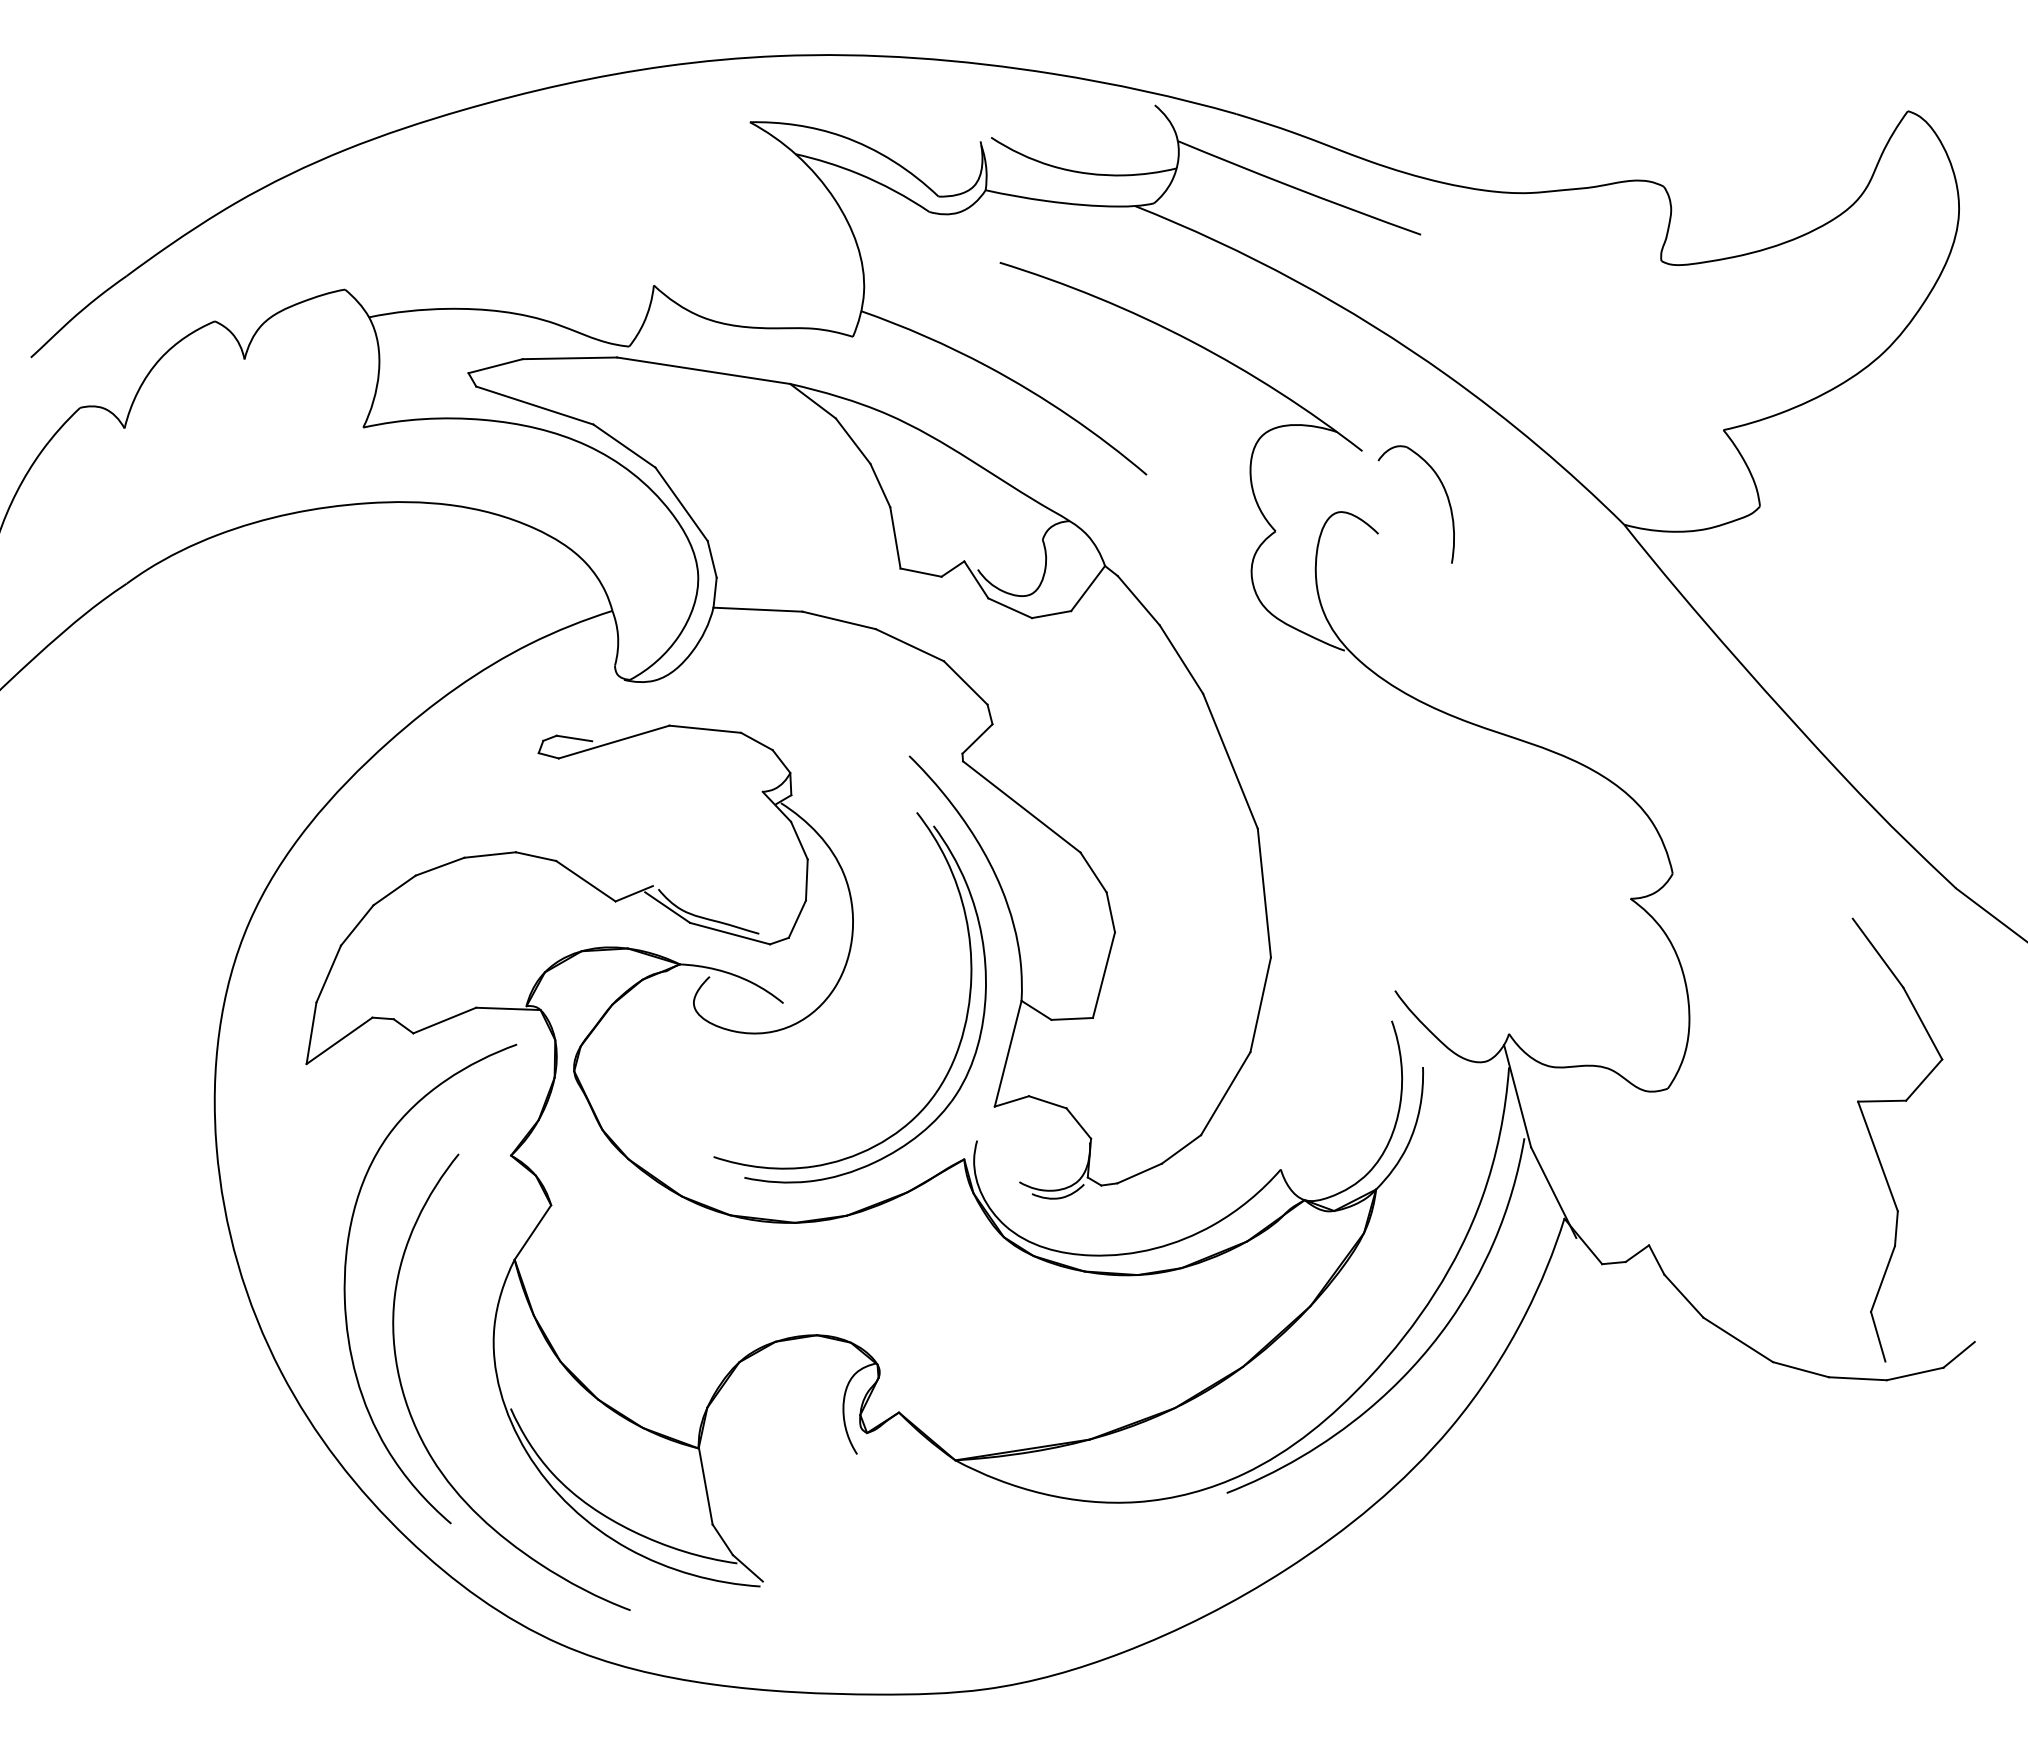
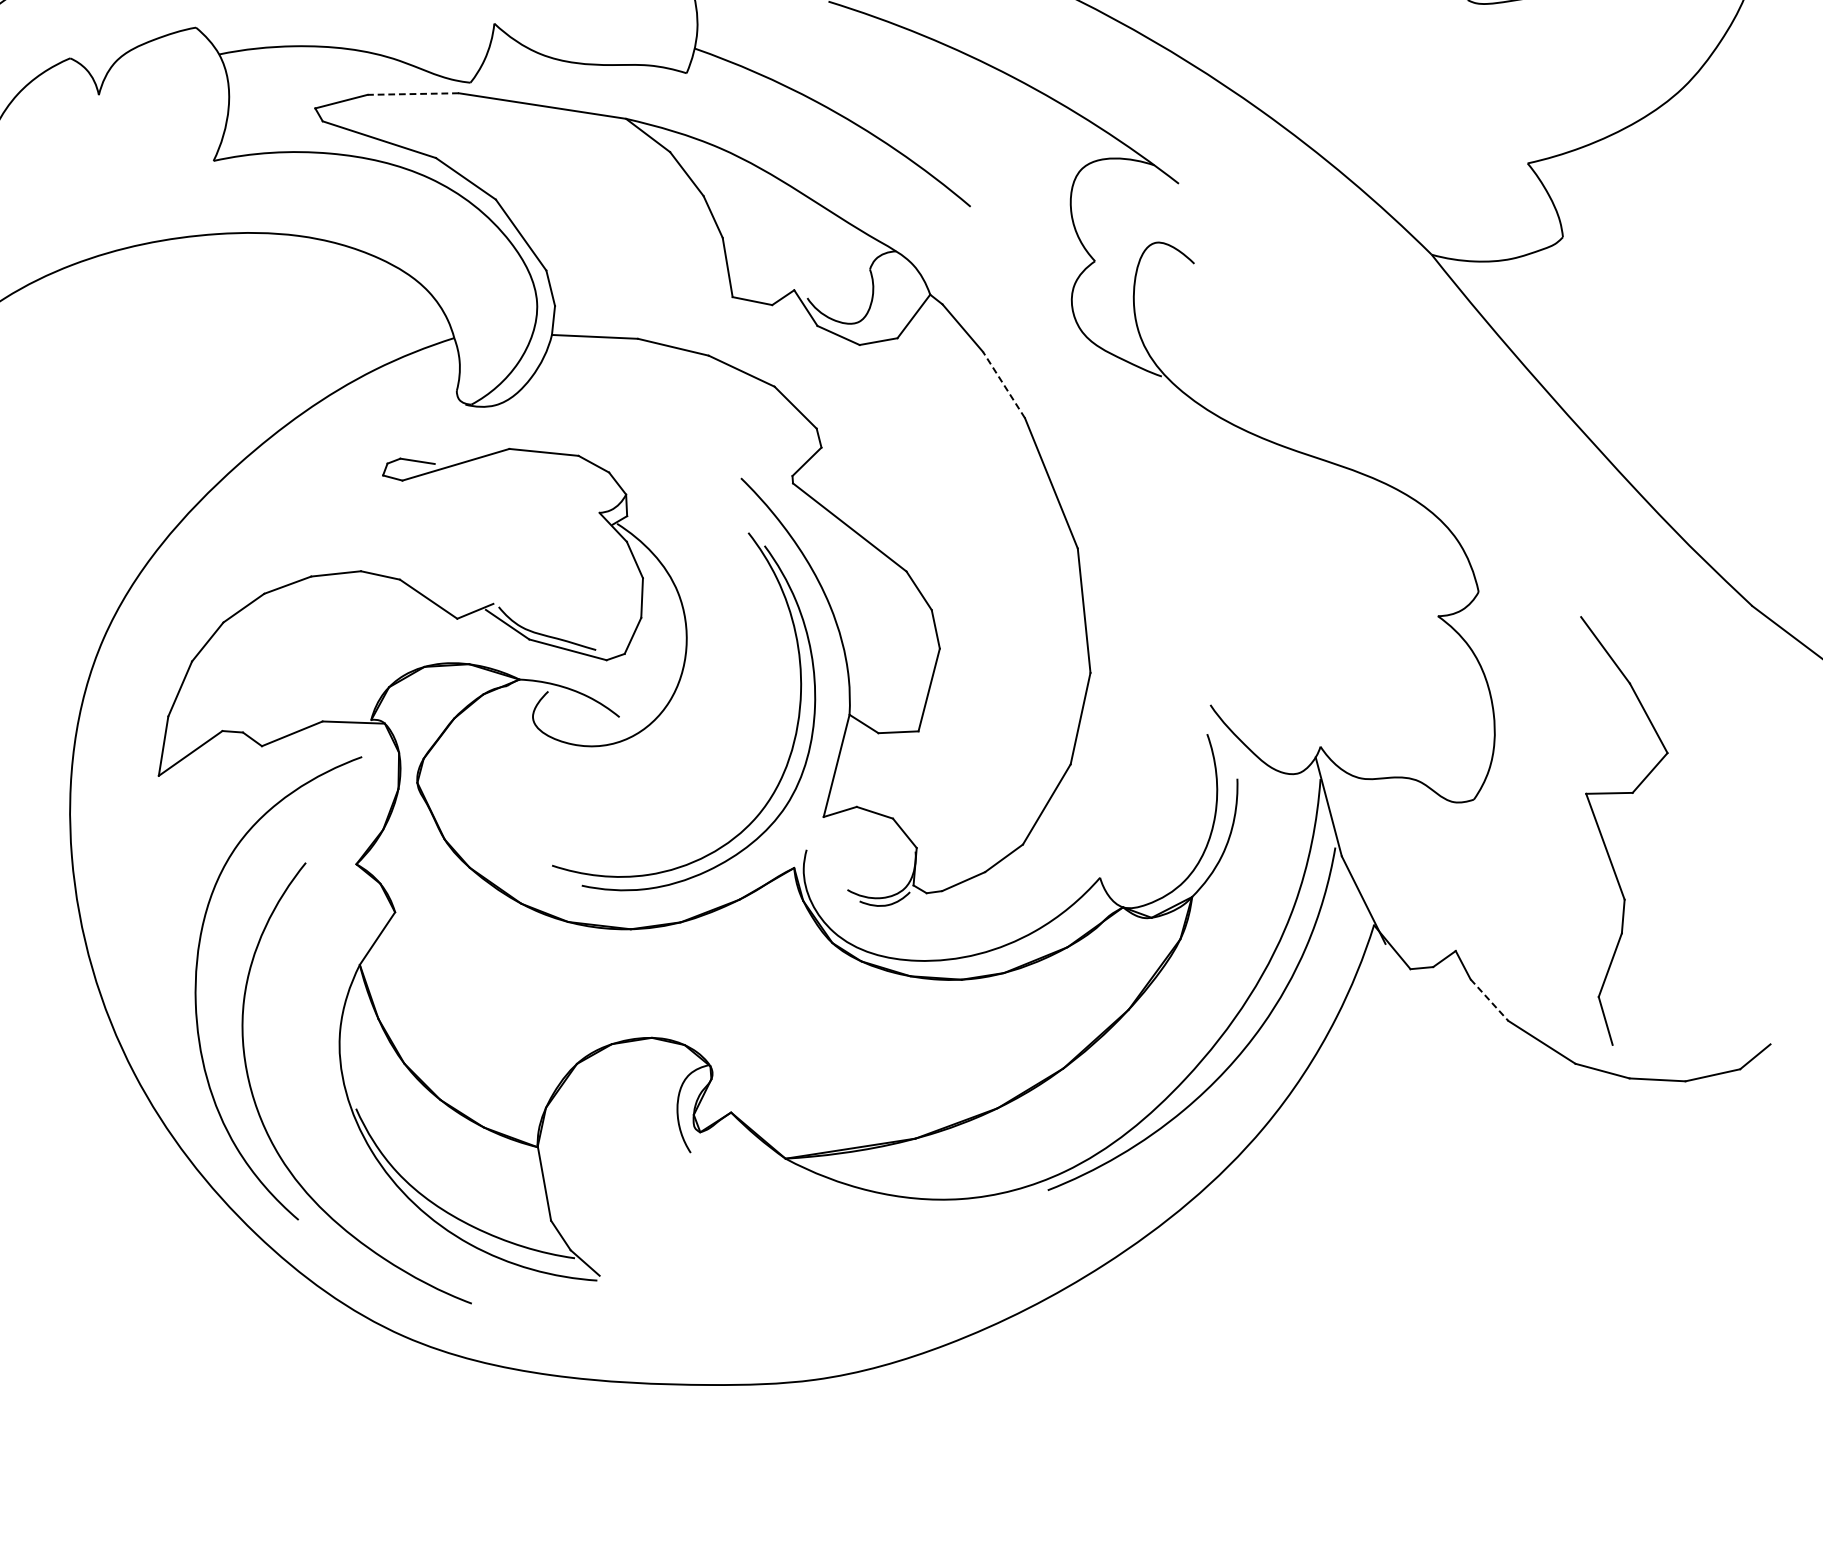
line: (569, 358) -> (412, 94), solid -> dashed
part: (1445, 494) -> (1259, 225), removed
line: (1181, 659) -> (1004, 385), solid -> dashed
part: (1875, 1146) -> (1603, 837), moved
line: (1684, 1296) -> (1490, 1000), solid -> dashed

